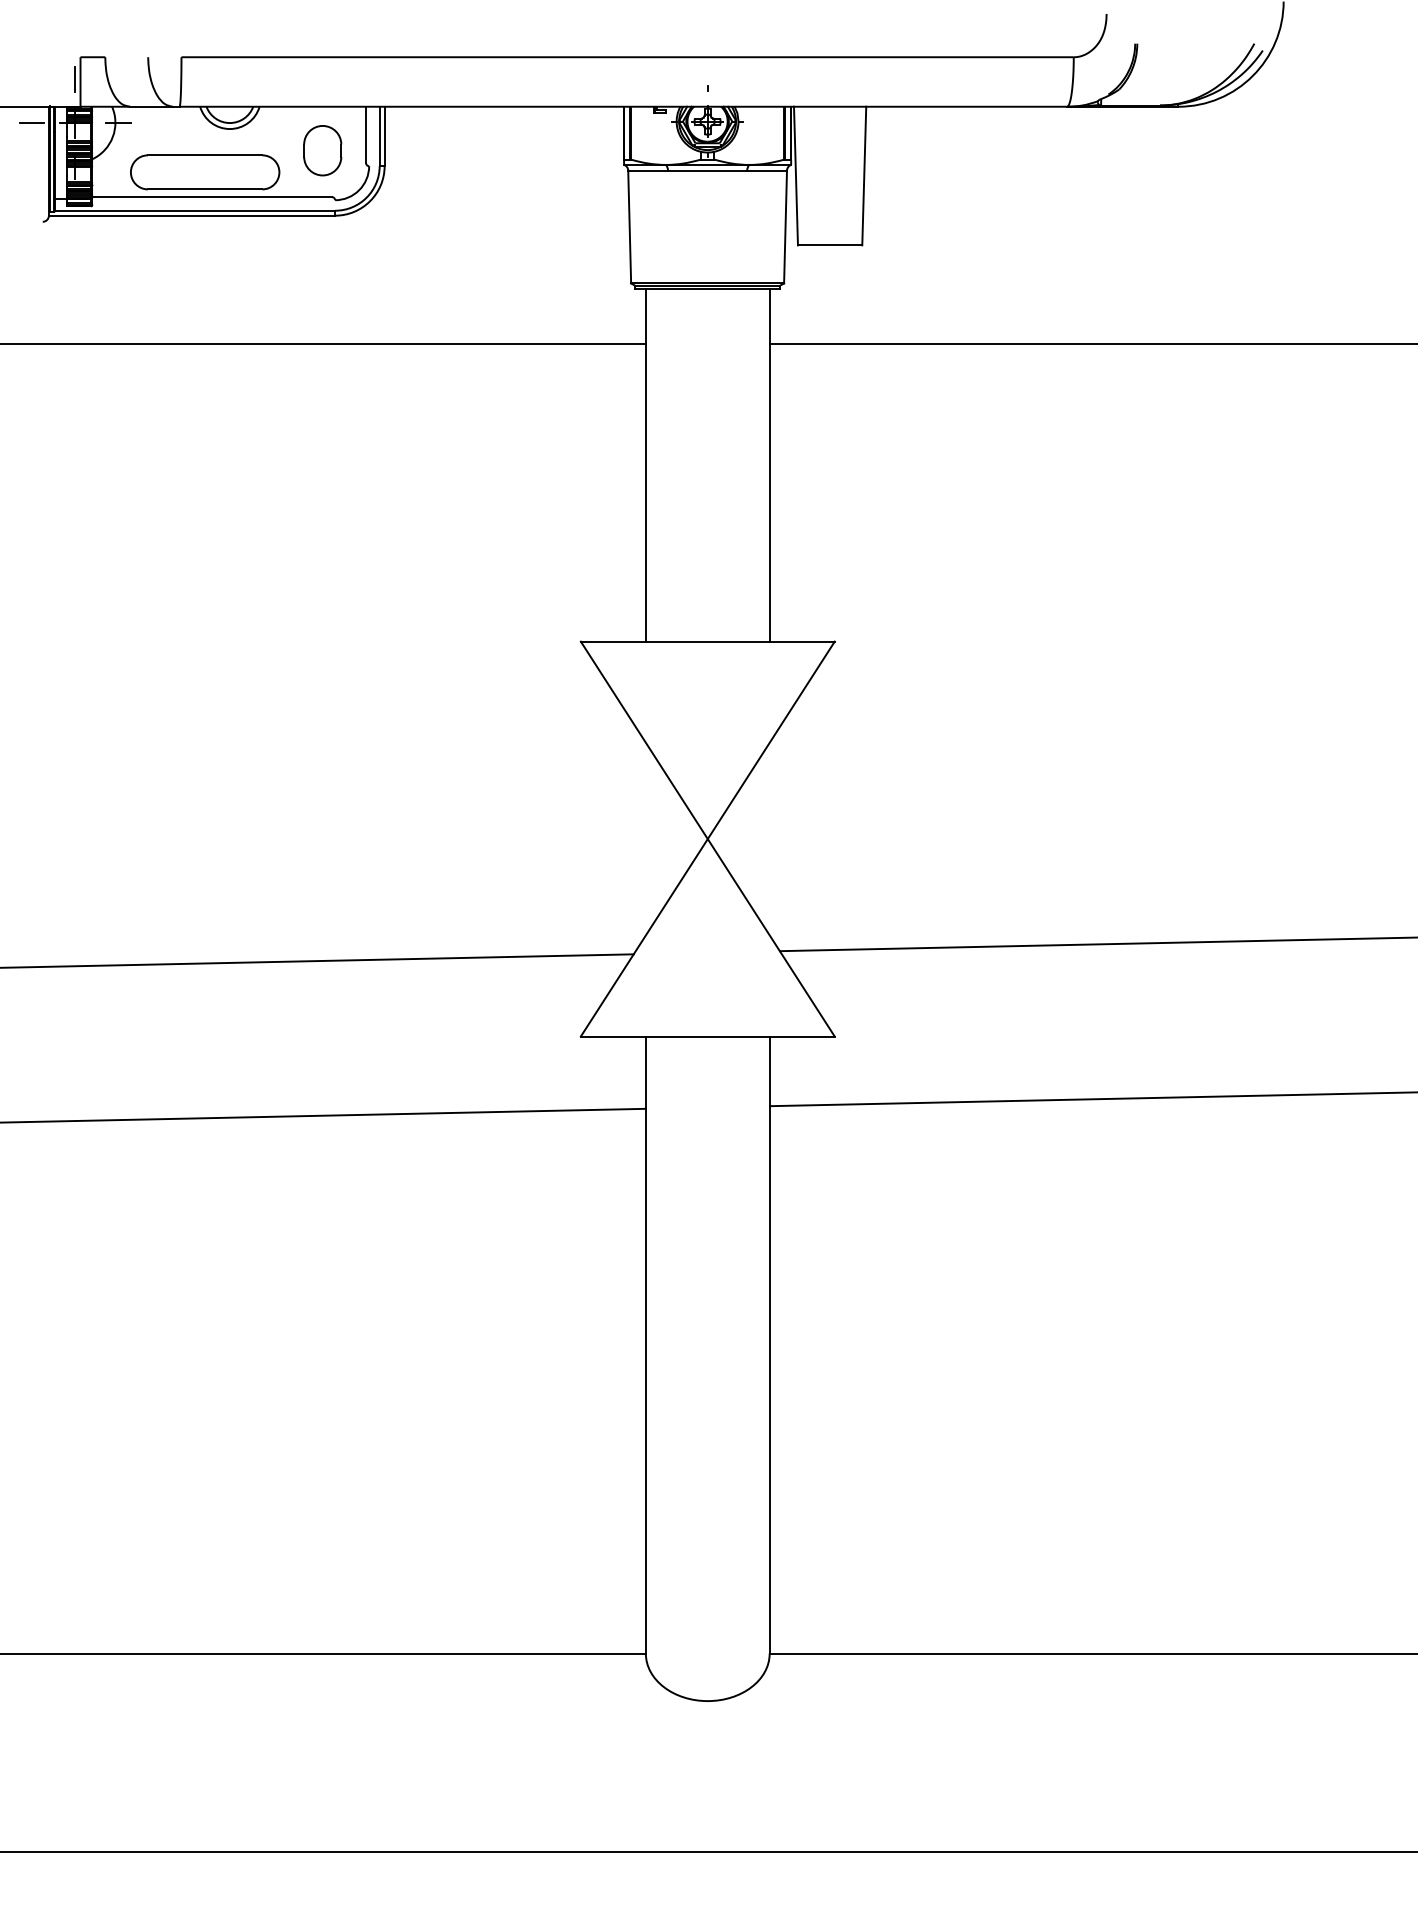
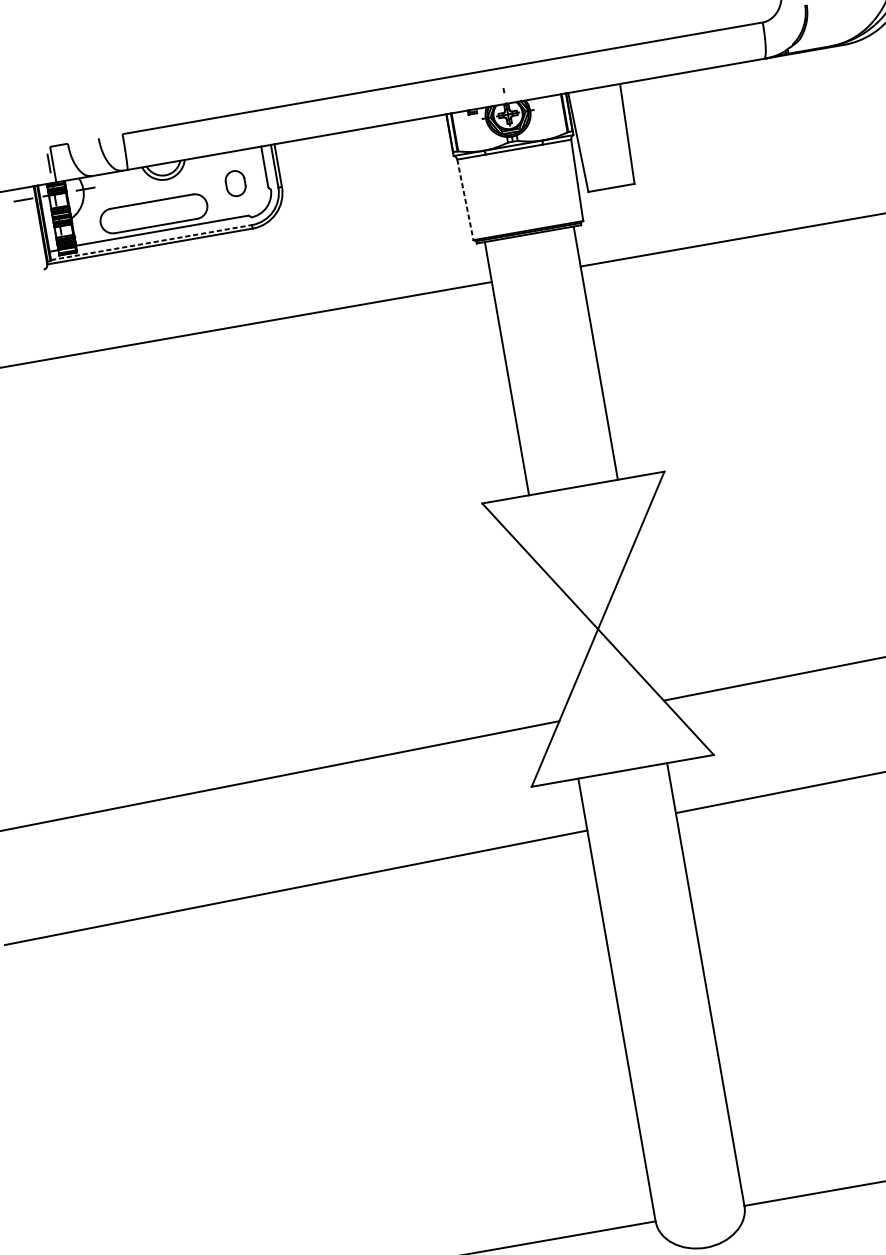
part: (322, 150) -> (235, 183), size x0.7
line: (195, 210) -> (151, 242), solid -> dashed
line: (629, 227) -> (465, 200), solid -> dashed

